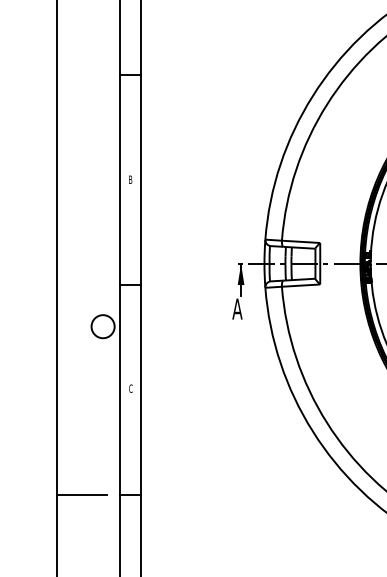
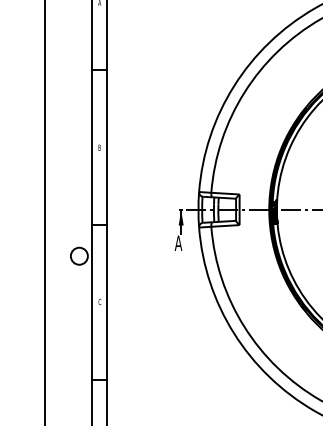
line: (81, 495) -> (63, 380), removed

